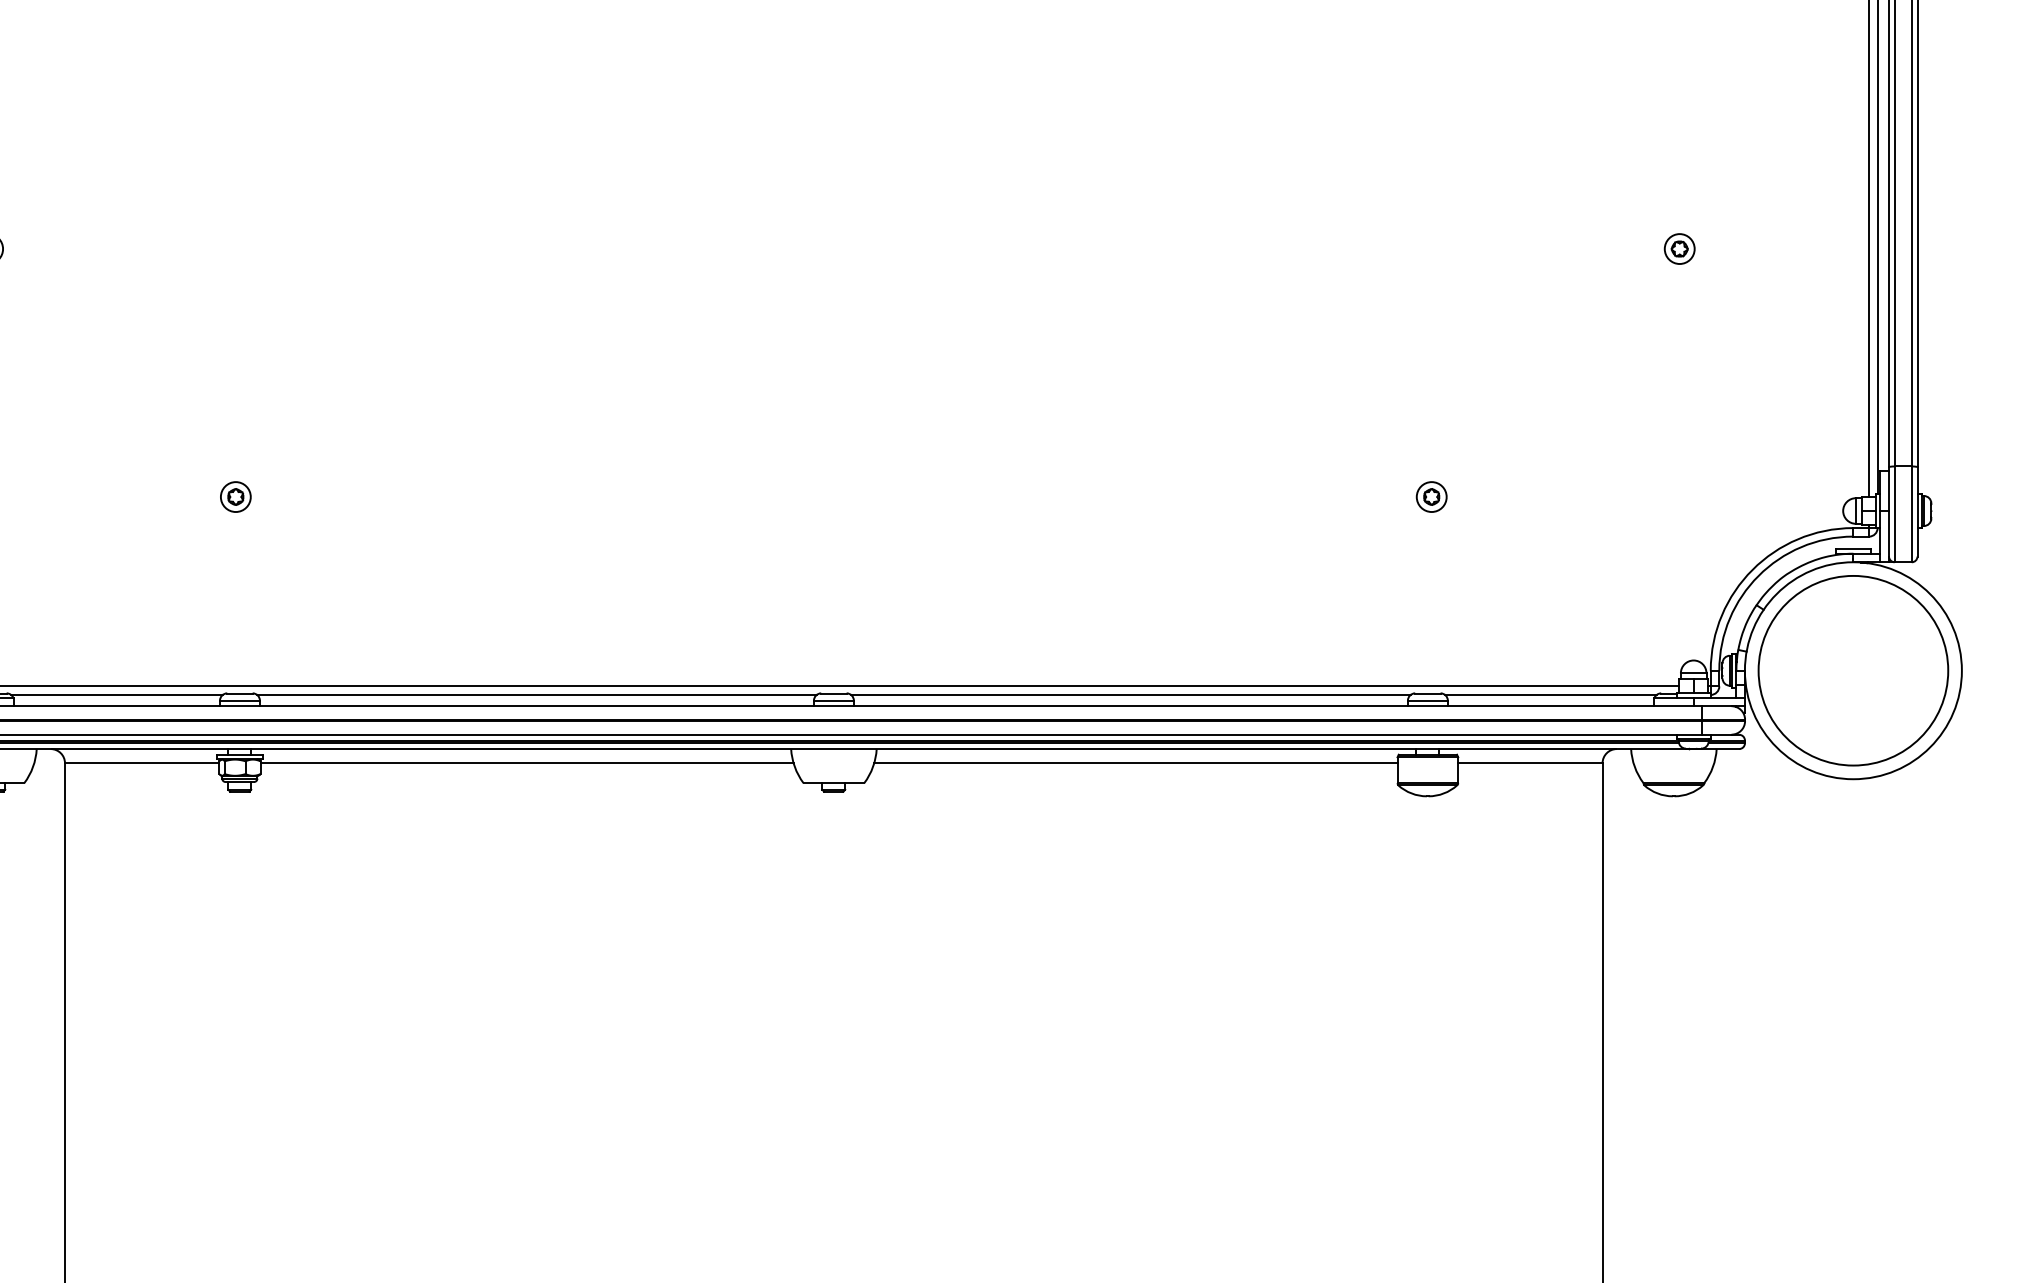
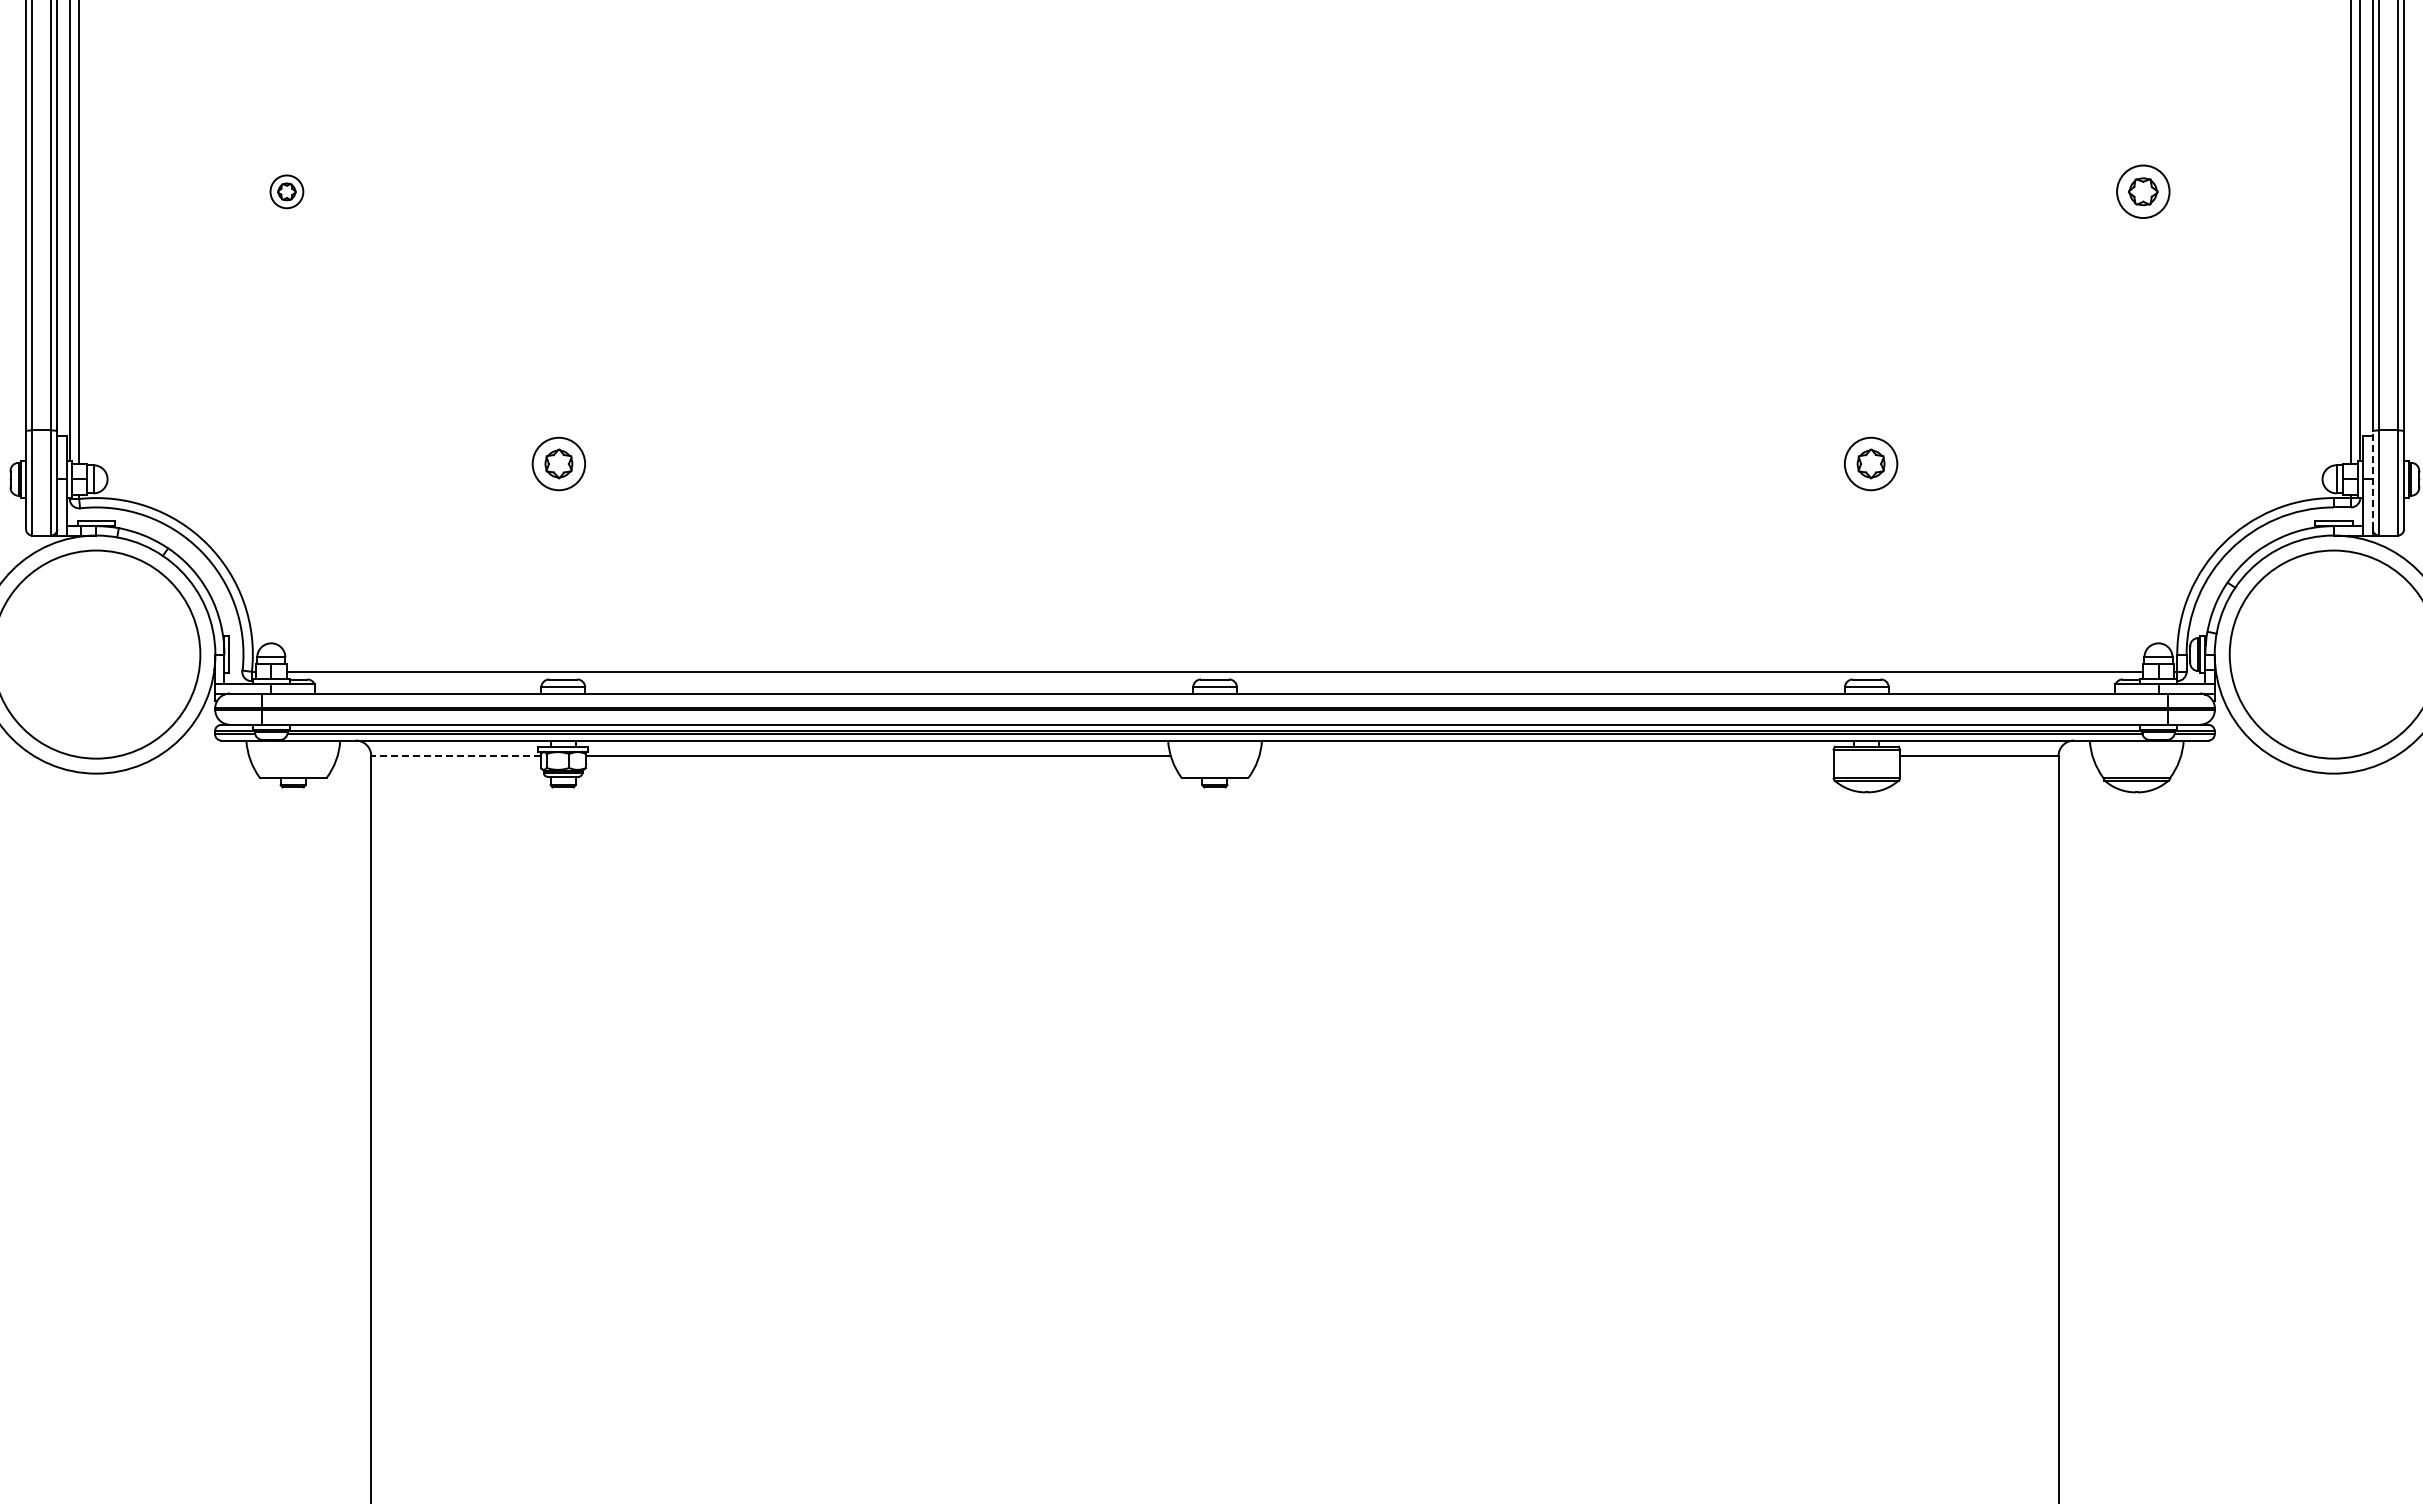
part: (1679, 248) -> (2142, 191), size x1.6
part: (235, 496) -> (558, 463), size x1.6
part: (1431, 496) -> (1870, 463), size x1.6
line: (1888, 511) -> (2372, 479), solid -> dashed
line: (116, 695) -> (427, 681), removed
line: (536, 695) -> (888, 681), removed
line: (1130, 695) -> (1540, 681), removed
line: (1550, 695) -> (2001, 681), removed
line: (141, 763) -> (455, 756), solid -> dashed
line: (1135, 763) -> (1546, 756), removed

